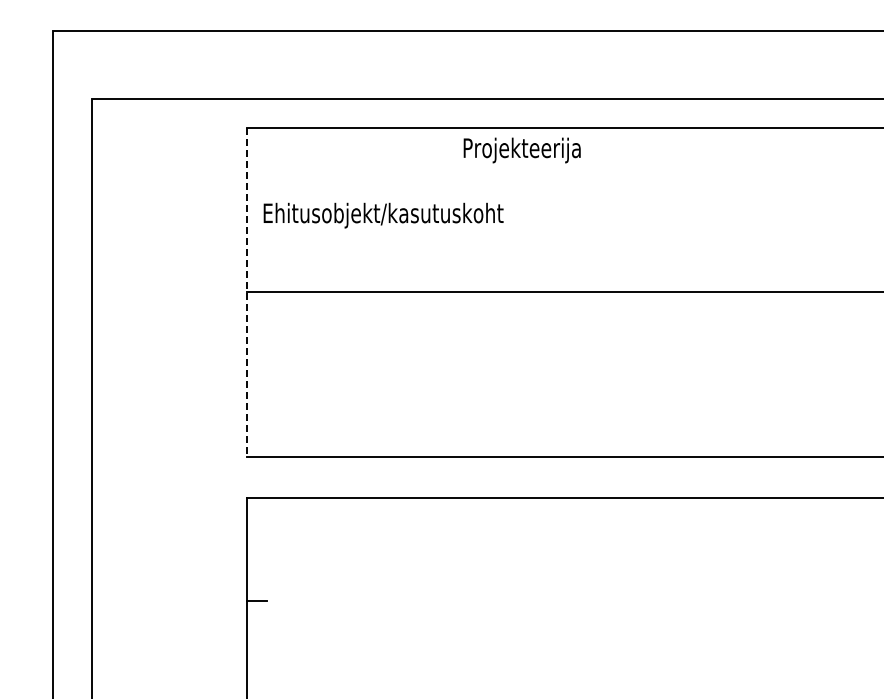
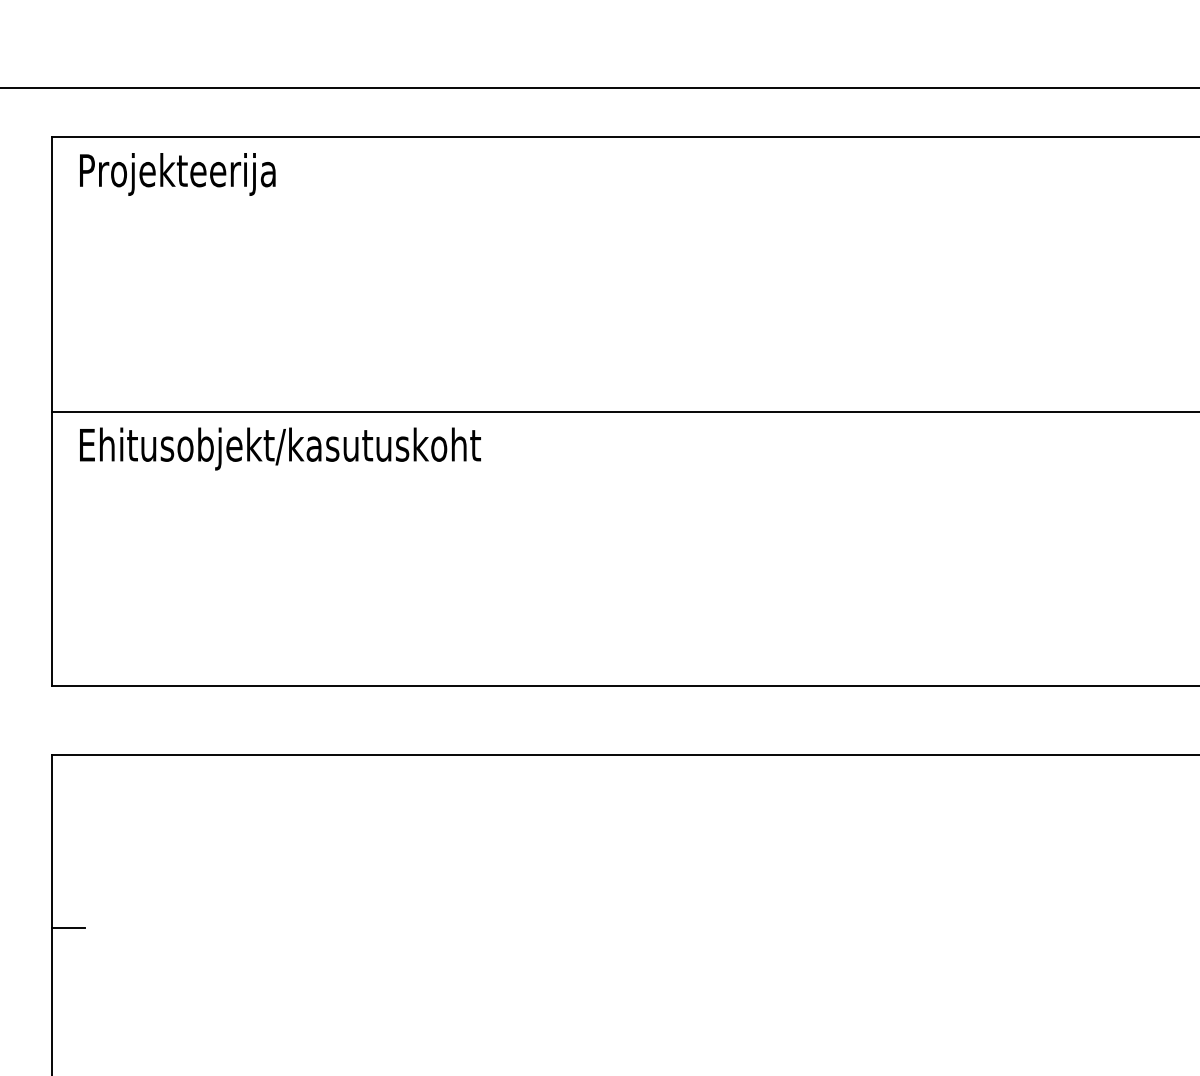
text: (521, 150) -> (176, 174), moved
text: (383, 215) -> (280, 448), moved
line: (247, 292) -> (52, 411), dashed -> solid

